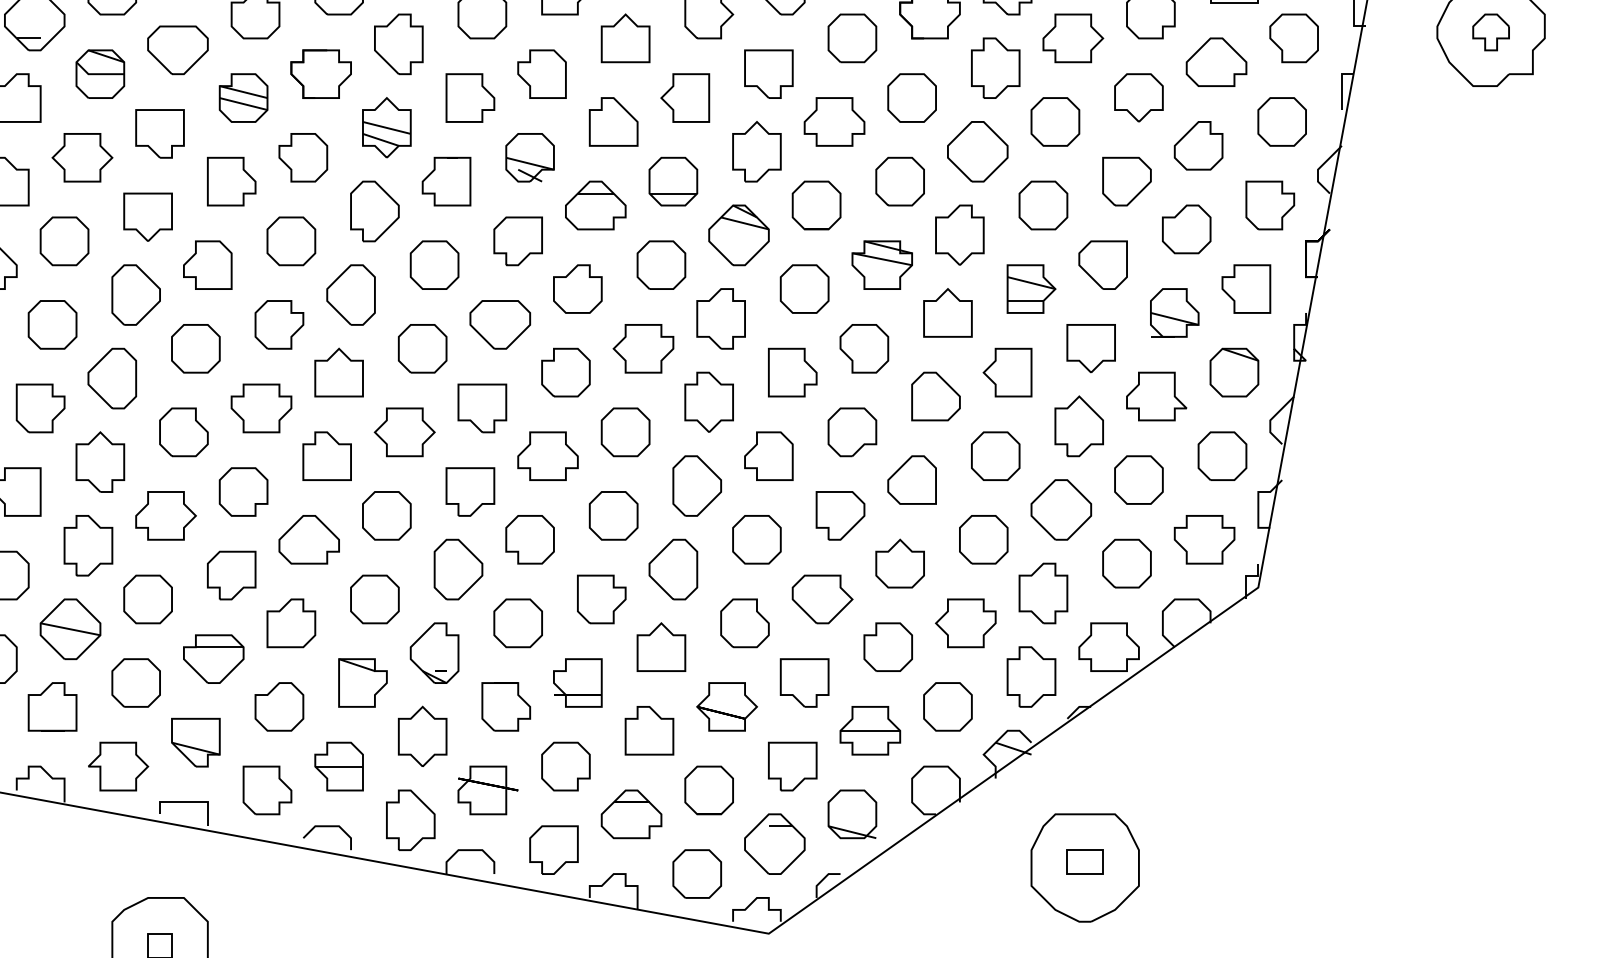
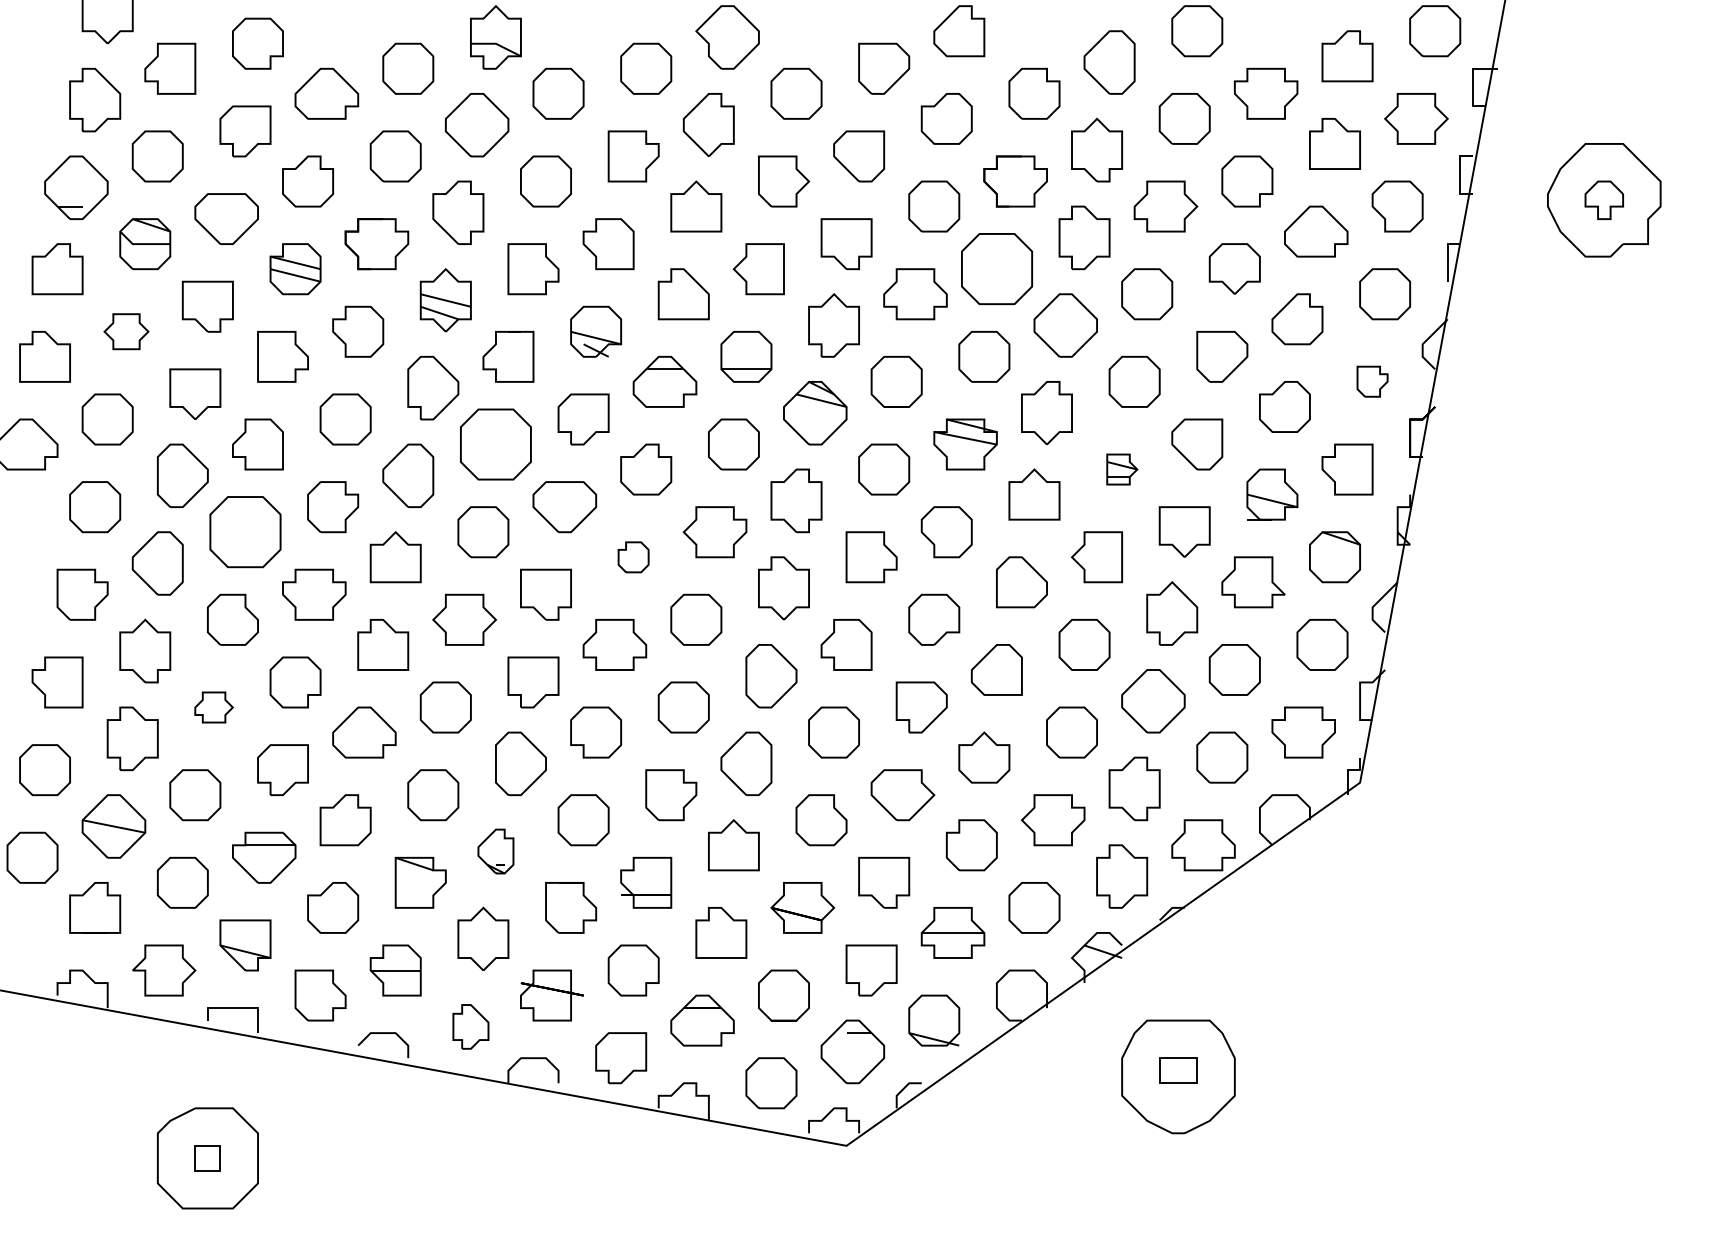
part: (911, 98) -> (996, 269), size x1.4
part: (82, 157) -> (126, 331), size x0.7
part: (1270, 205) -> (1372, 381), size x0.6
part: (434, 265) -> (495, 444), size x1.4
part: (1031, 289) -> (1122, 469), size x0.6
part: (195, 349) -> (245, 532), size x1.4
part: (565, 372) -> (633, 557), size x0.6
part: (165, 515) -> (213, 707), size x0.6
part: (434, 653) -> (495, 851), size x0.7
part: (410, 819) -> (470, 1026), size x0.7

